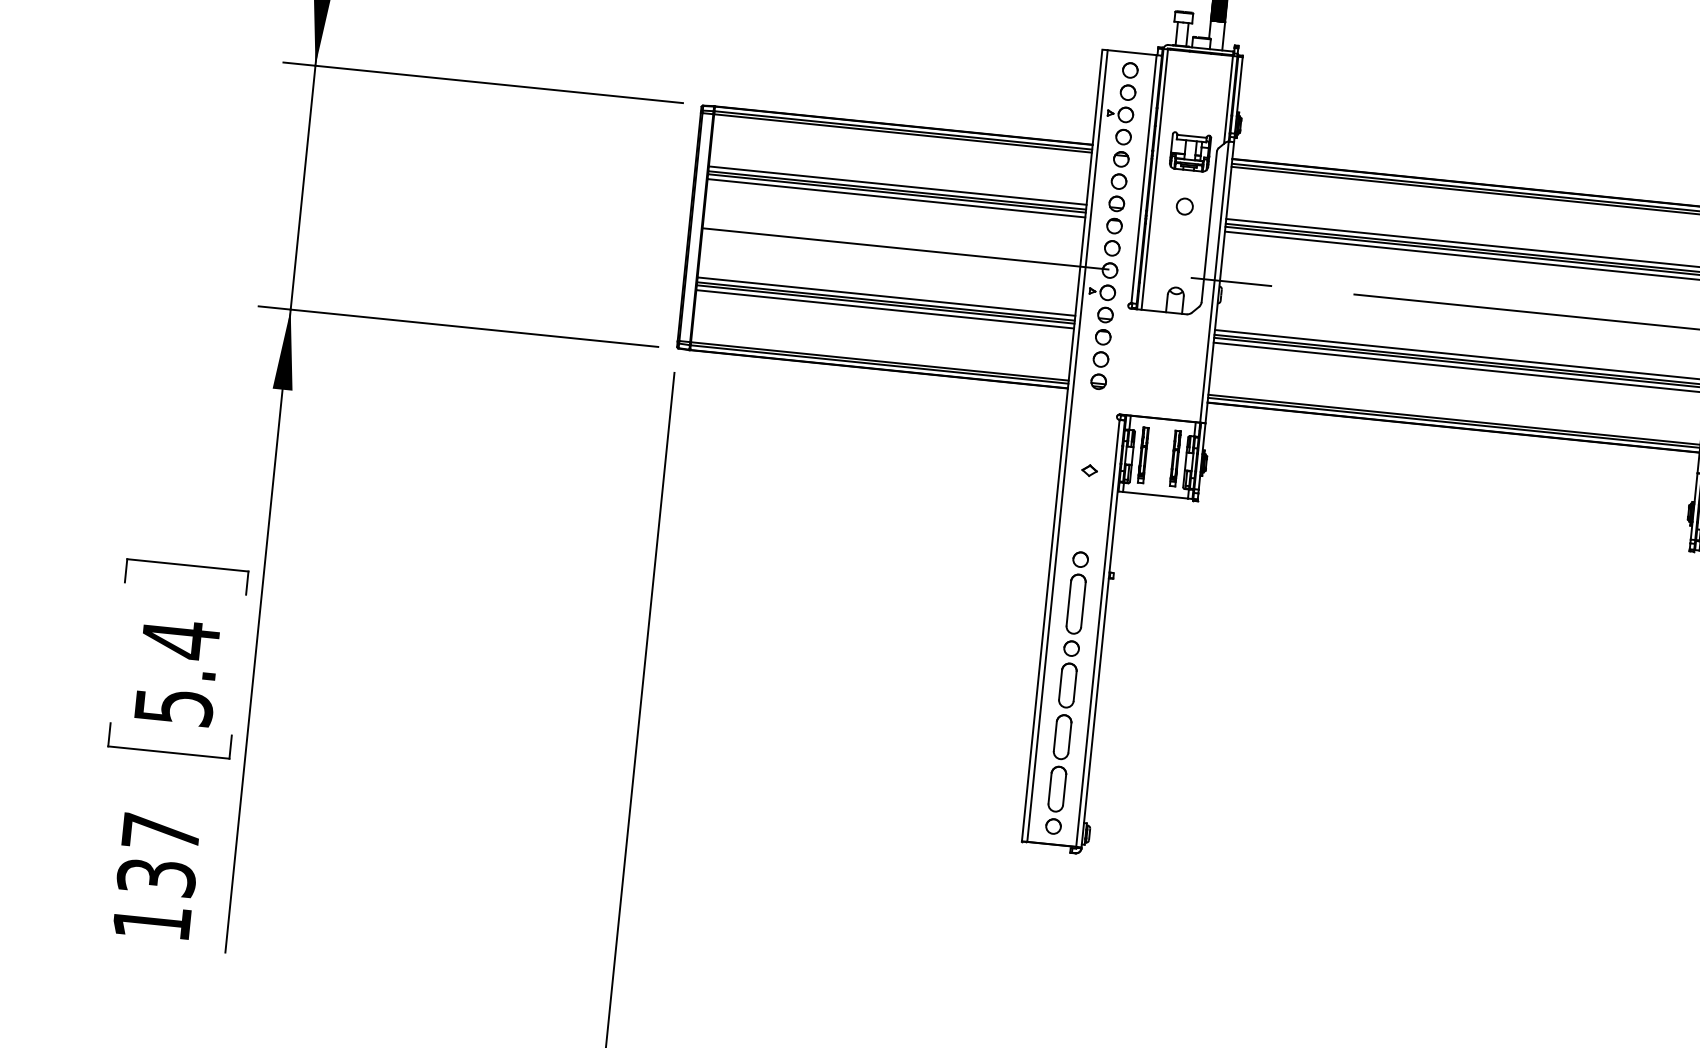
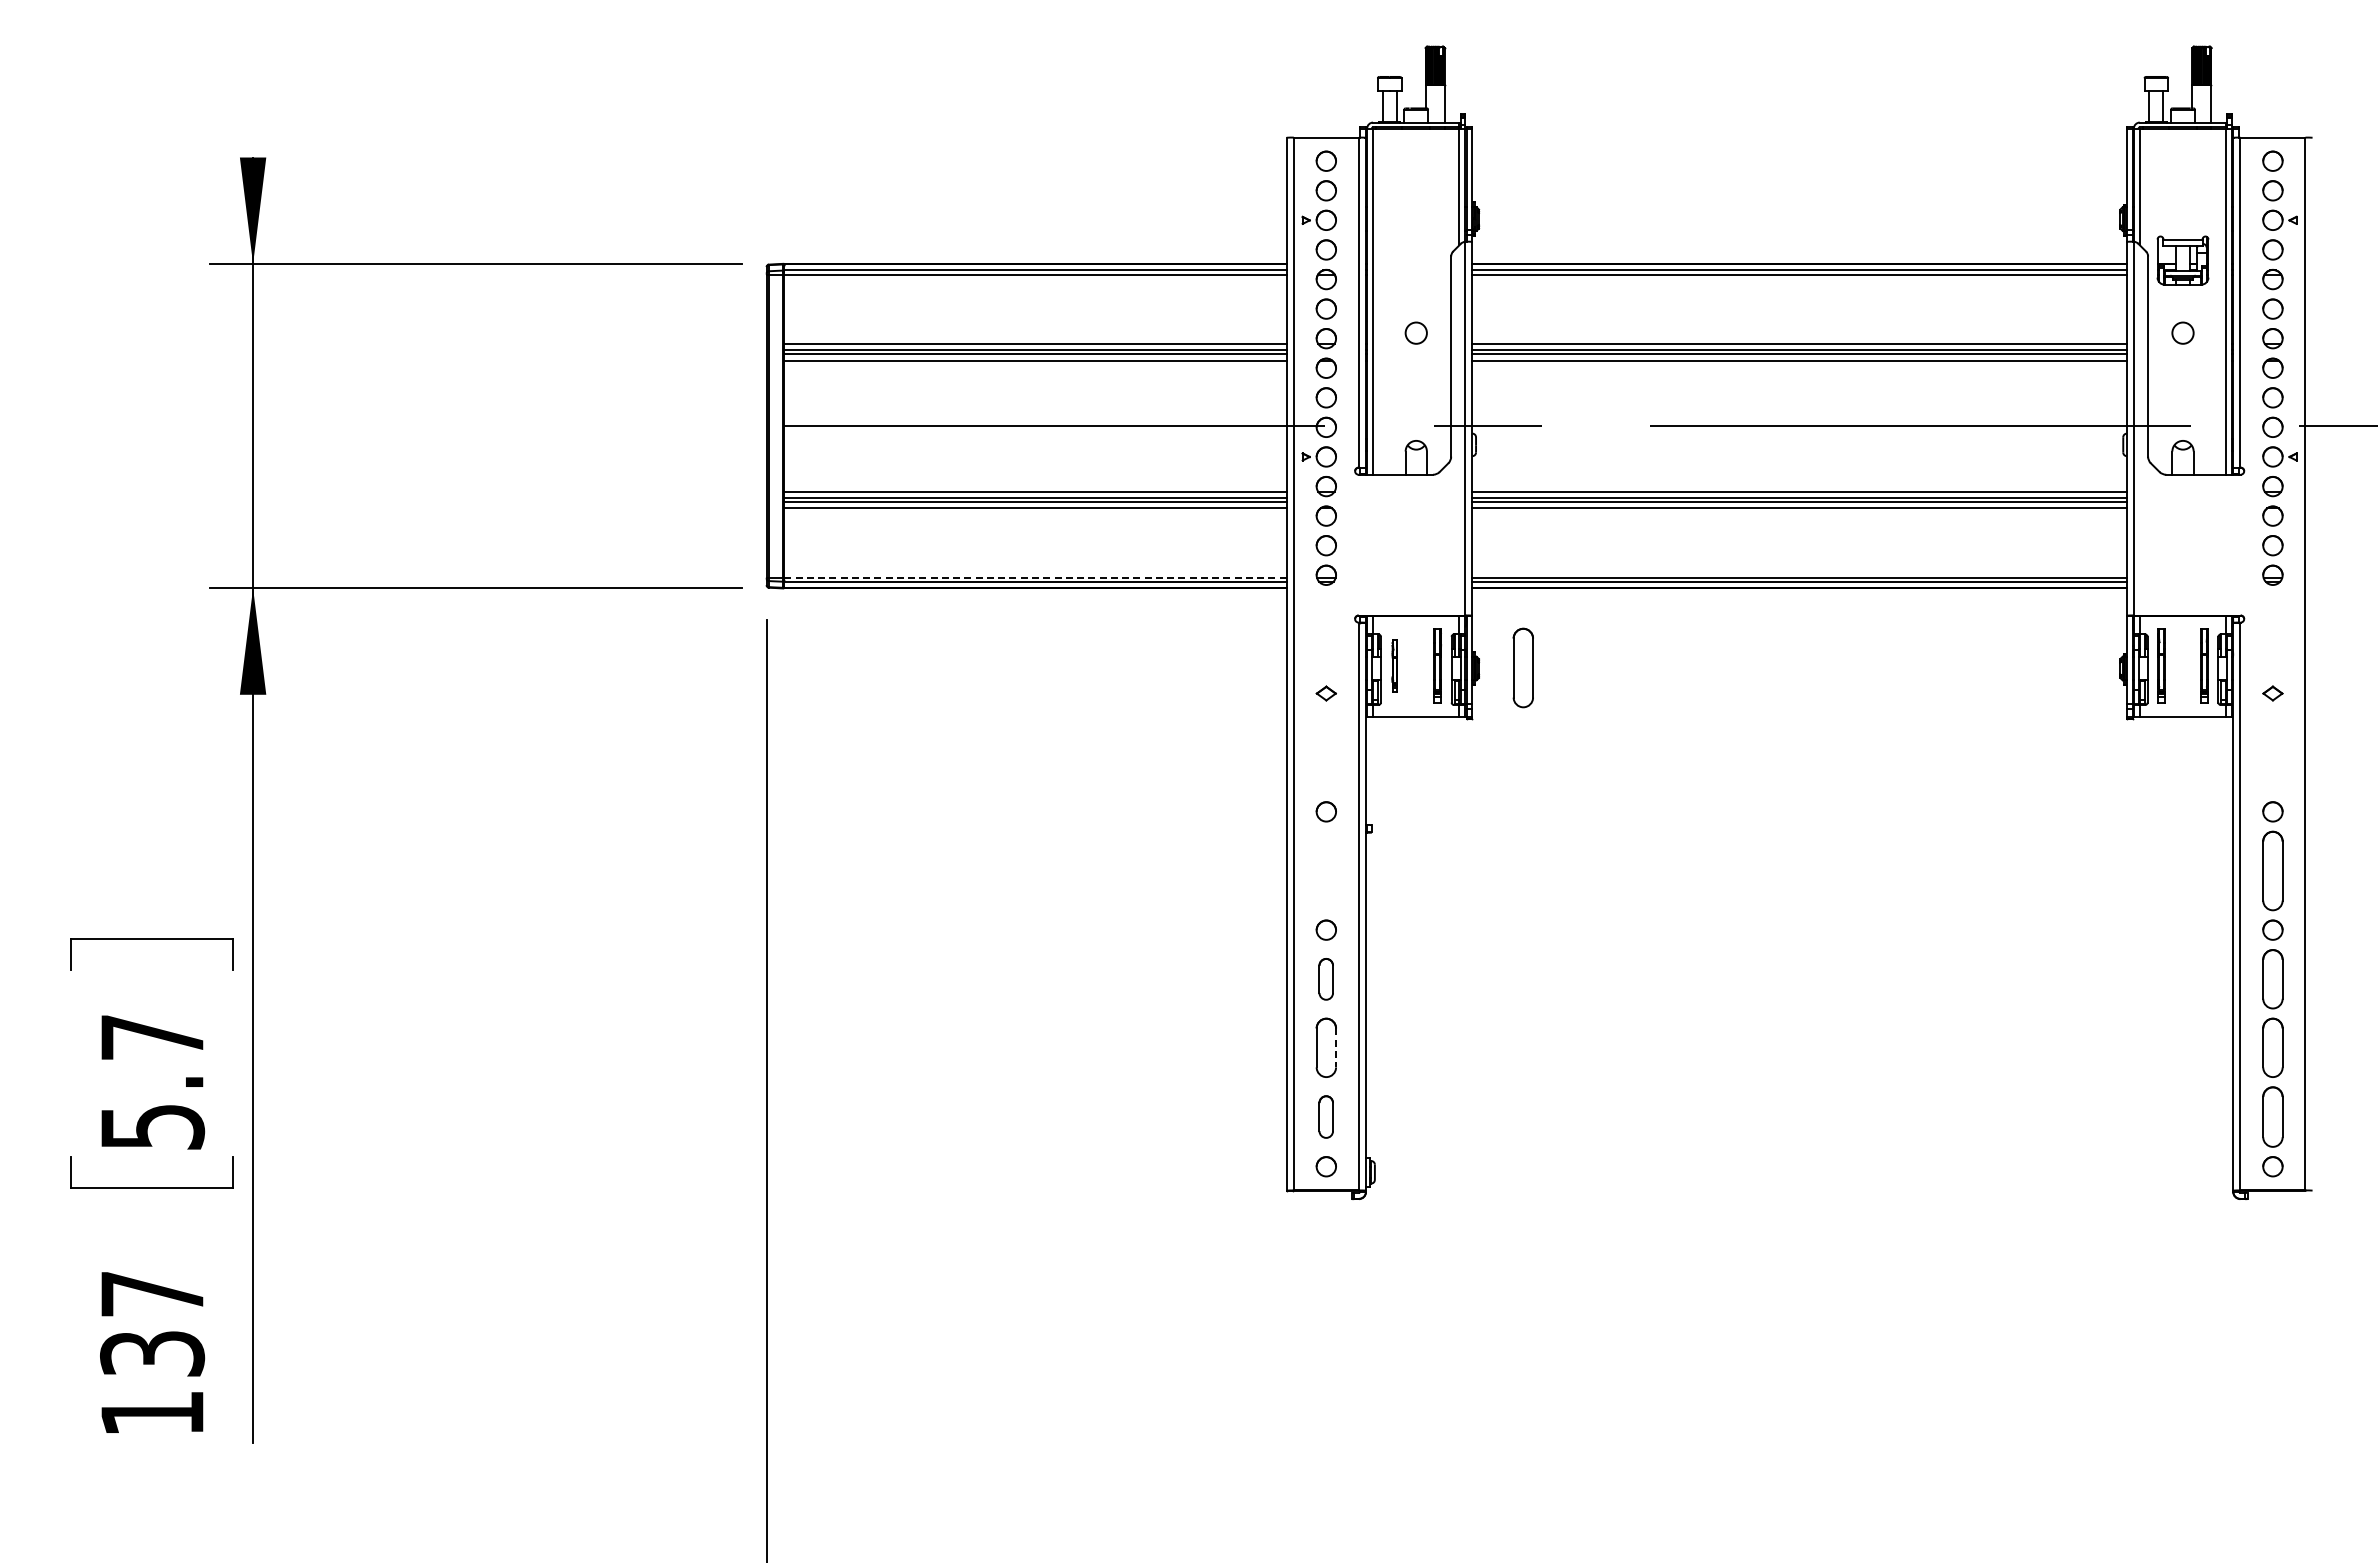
part: (1190, 151) -> (1416, 260), removed
line: (879, 361) -> (1035, 577), solid -> dashed
part: (1143, 454) -> (1394, 665), size x0.7
part: (1075, 603) -> (1522, 667), moved
text: (180, 639) -> (152, 1037), 5.4 -> 5.7
part: (1067, 685) -> (1325, 979), size x0.7
line: (1070, 737) -> (1336, 1047), solid -> dashed
part: (1056, 788) -> (1325, 1116), size x0.7

